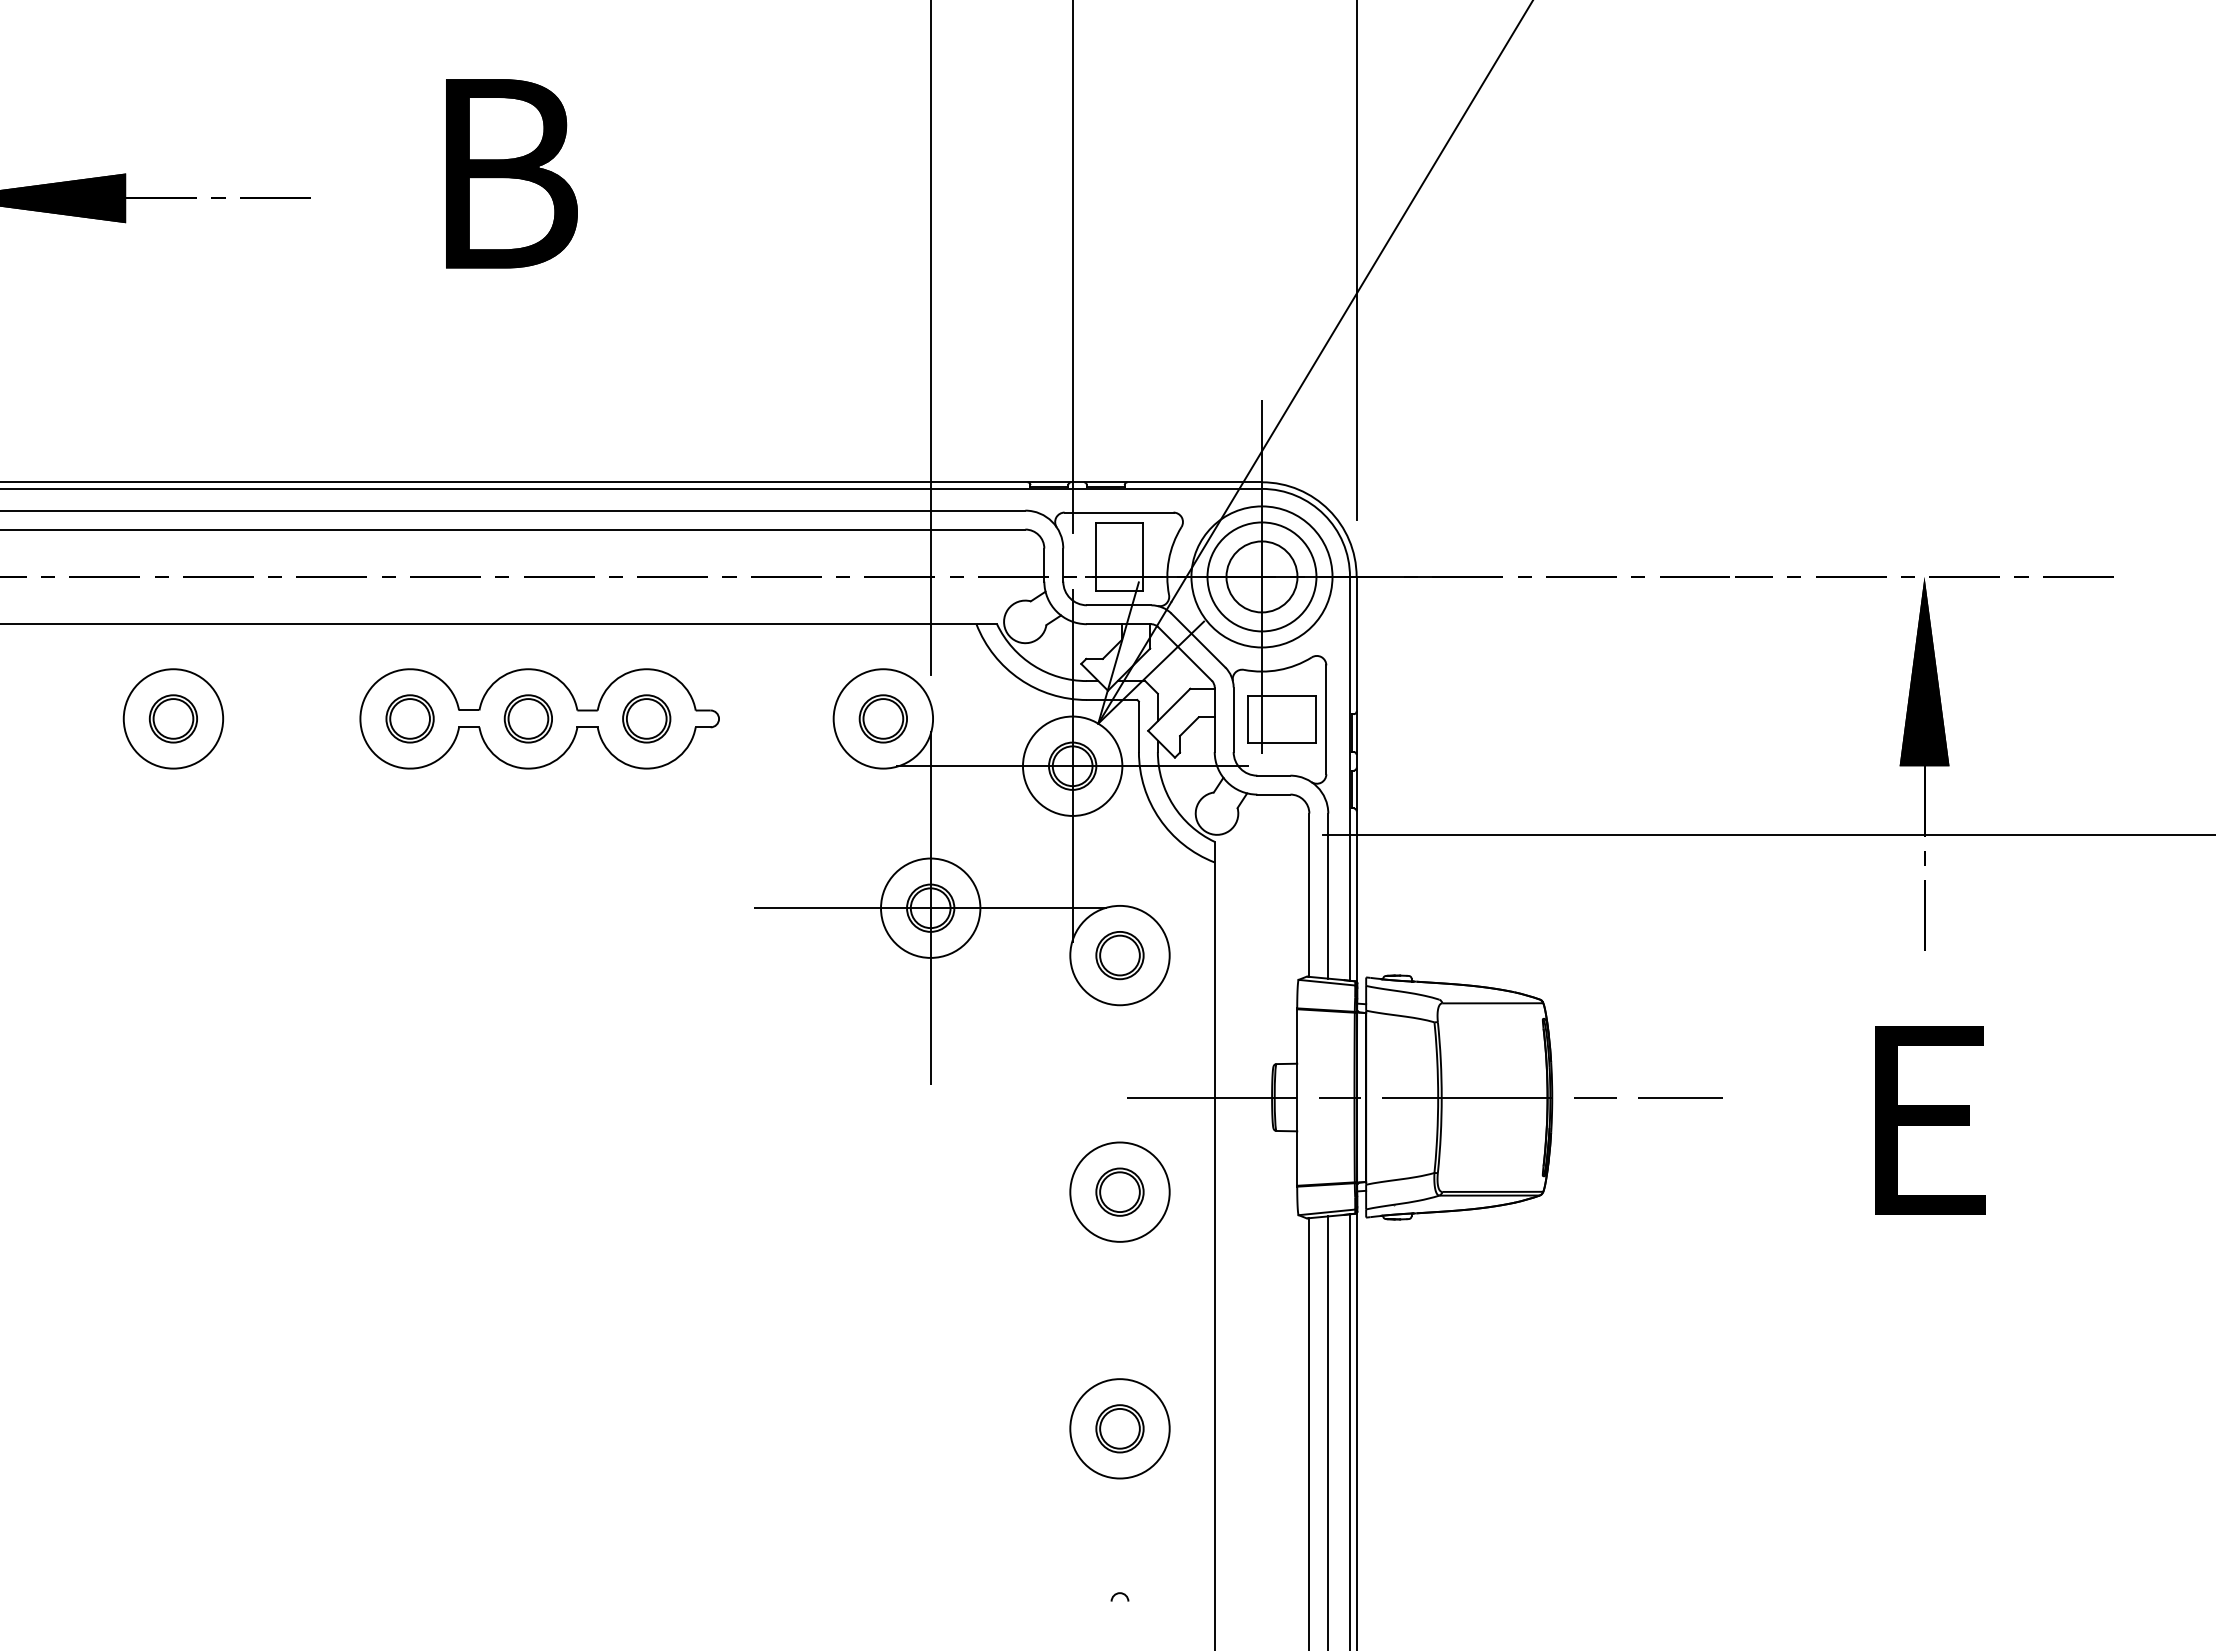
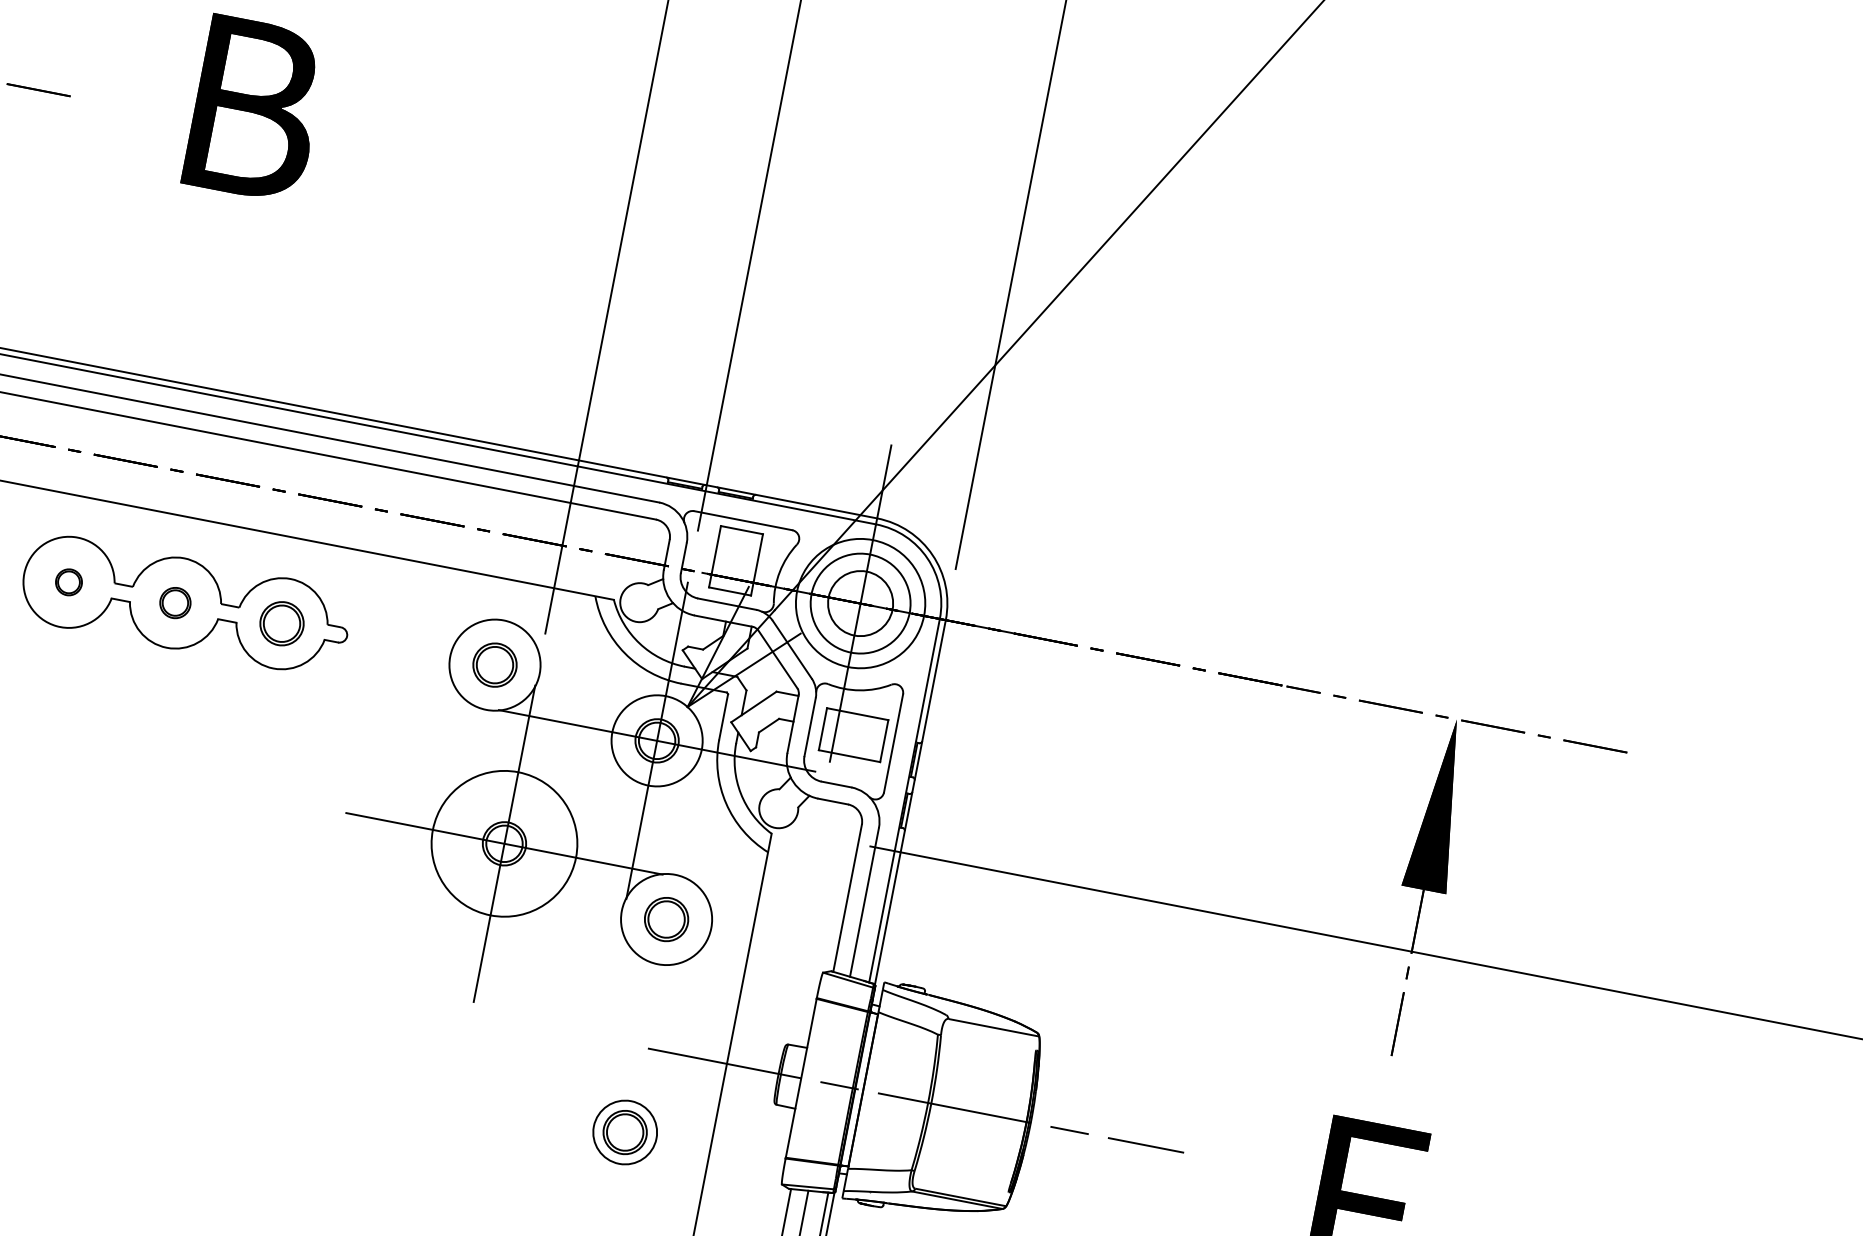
part: (409, 718) -> (68, 581), size x0.6
part: (527, 718) -> (174, 602), size x0.7
circle: (930, 907) -> (504, 843), size x1.6
circle: (1119, 1191) -> (624, 1131), size x0.7

